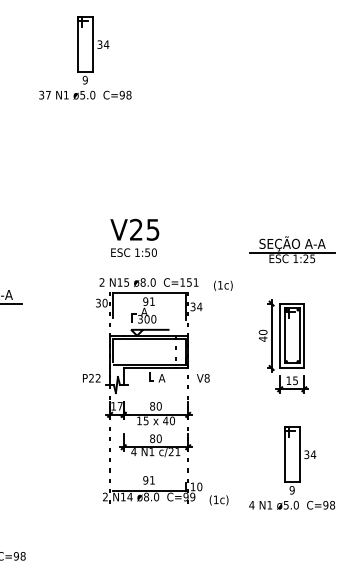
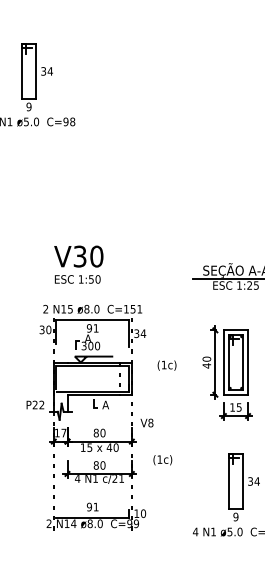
text: (144, 229) -> (88, 256), V25 -> V30
text: (223, 285) -> (167, 365), moved
text: (203, 378) -> (147, 423), moved
text: (218, 500) -> (162, 460), moved

